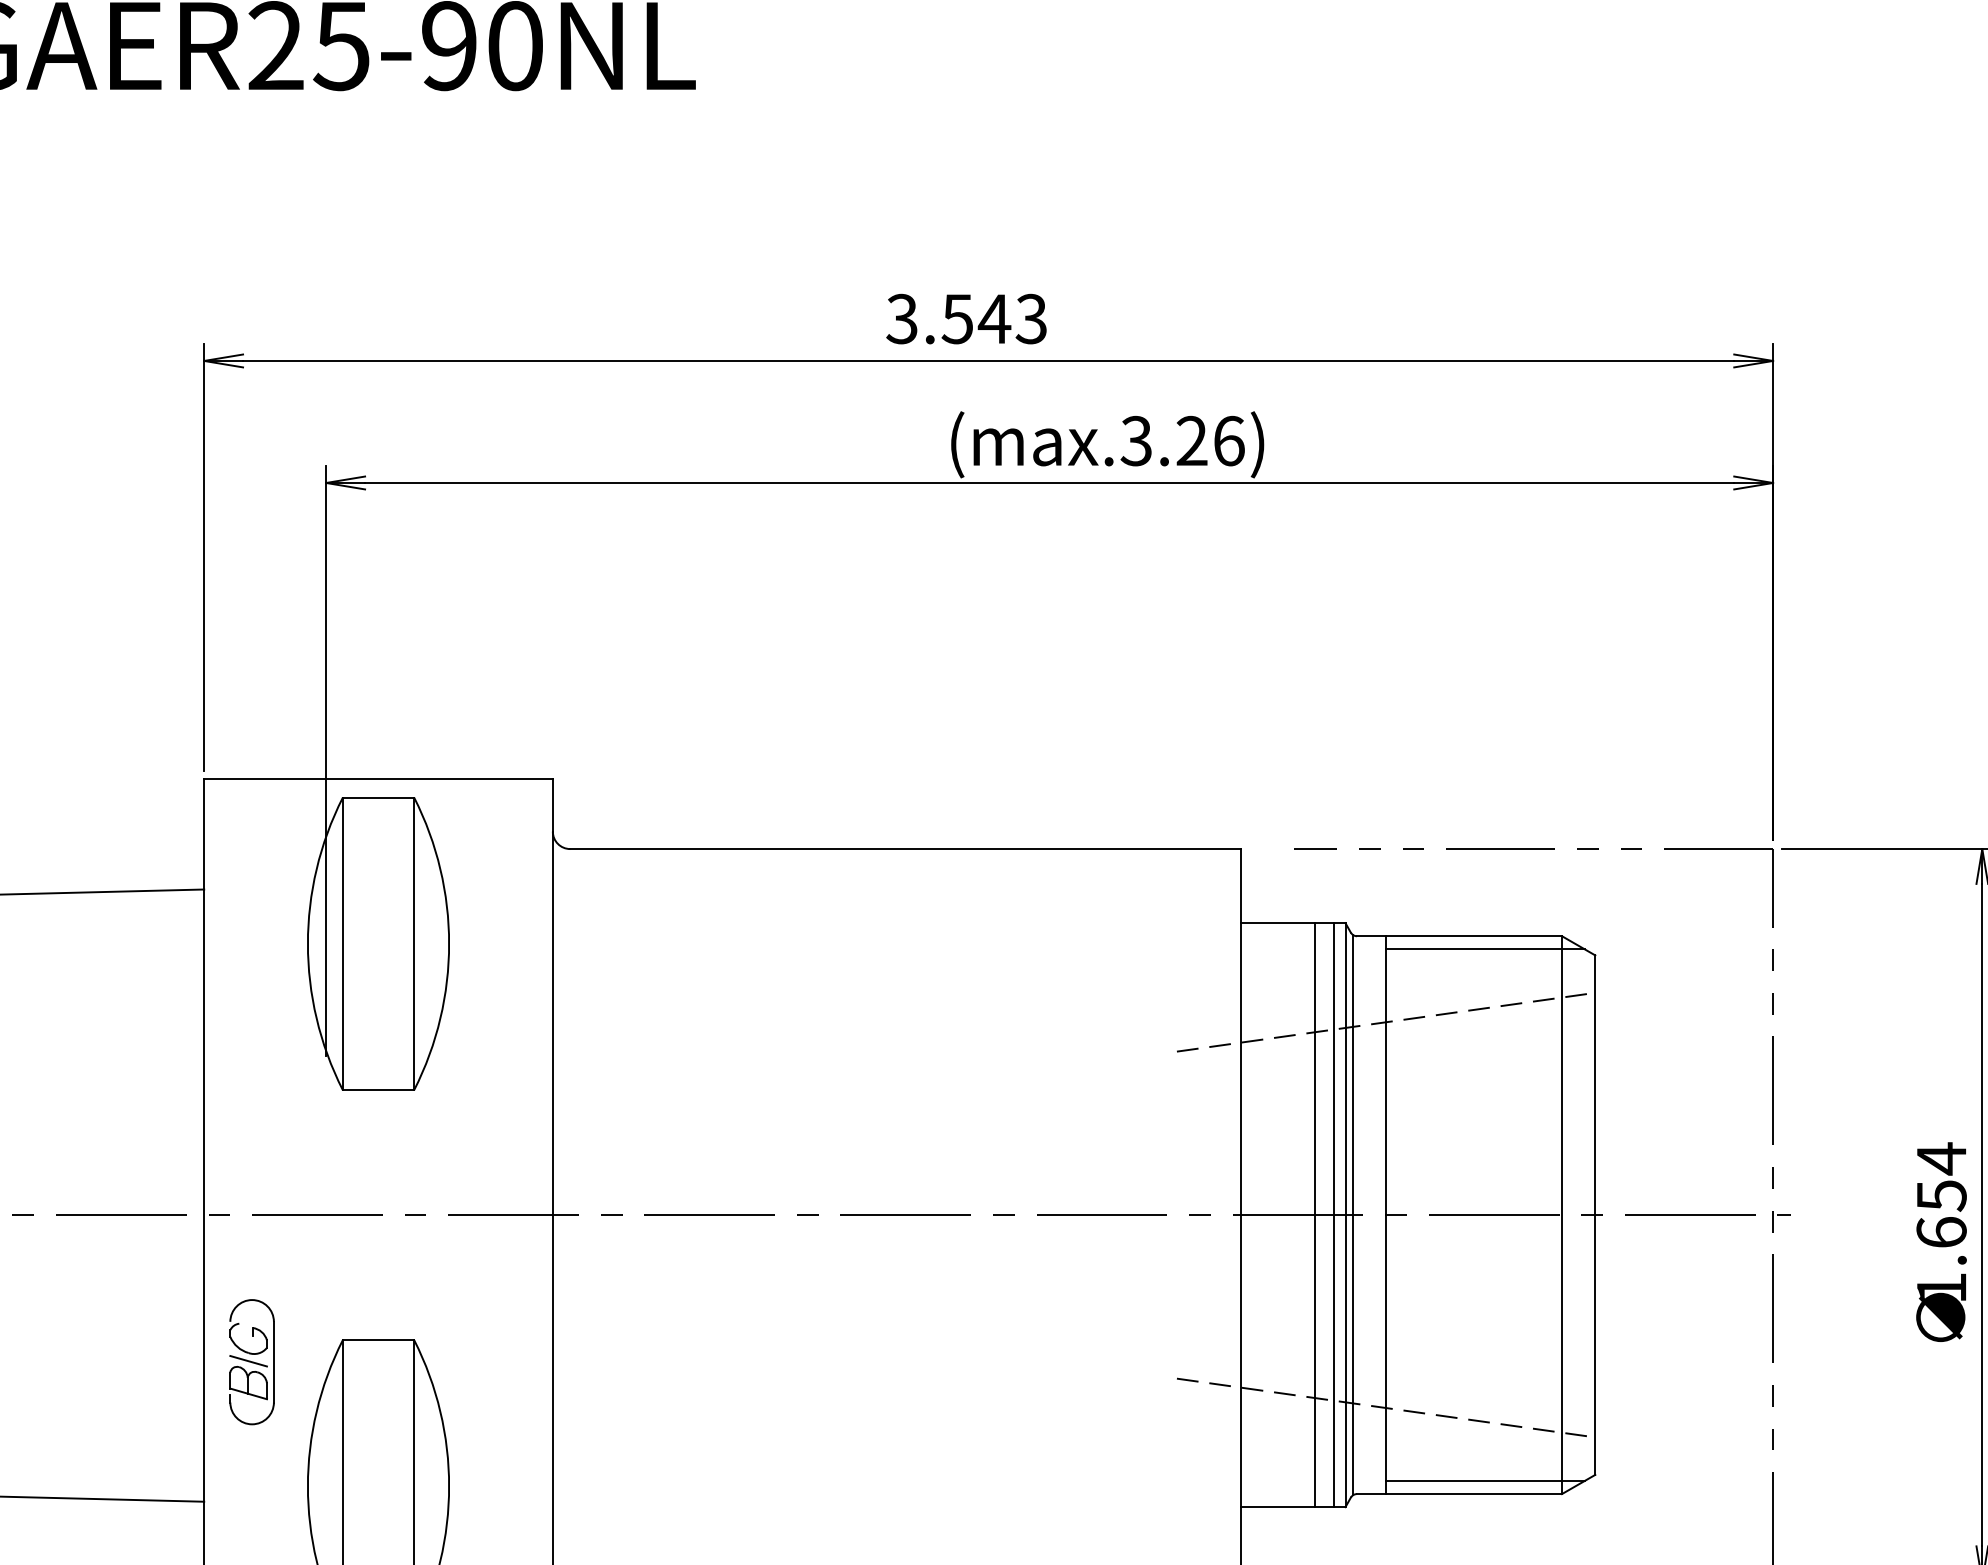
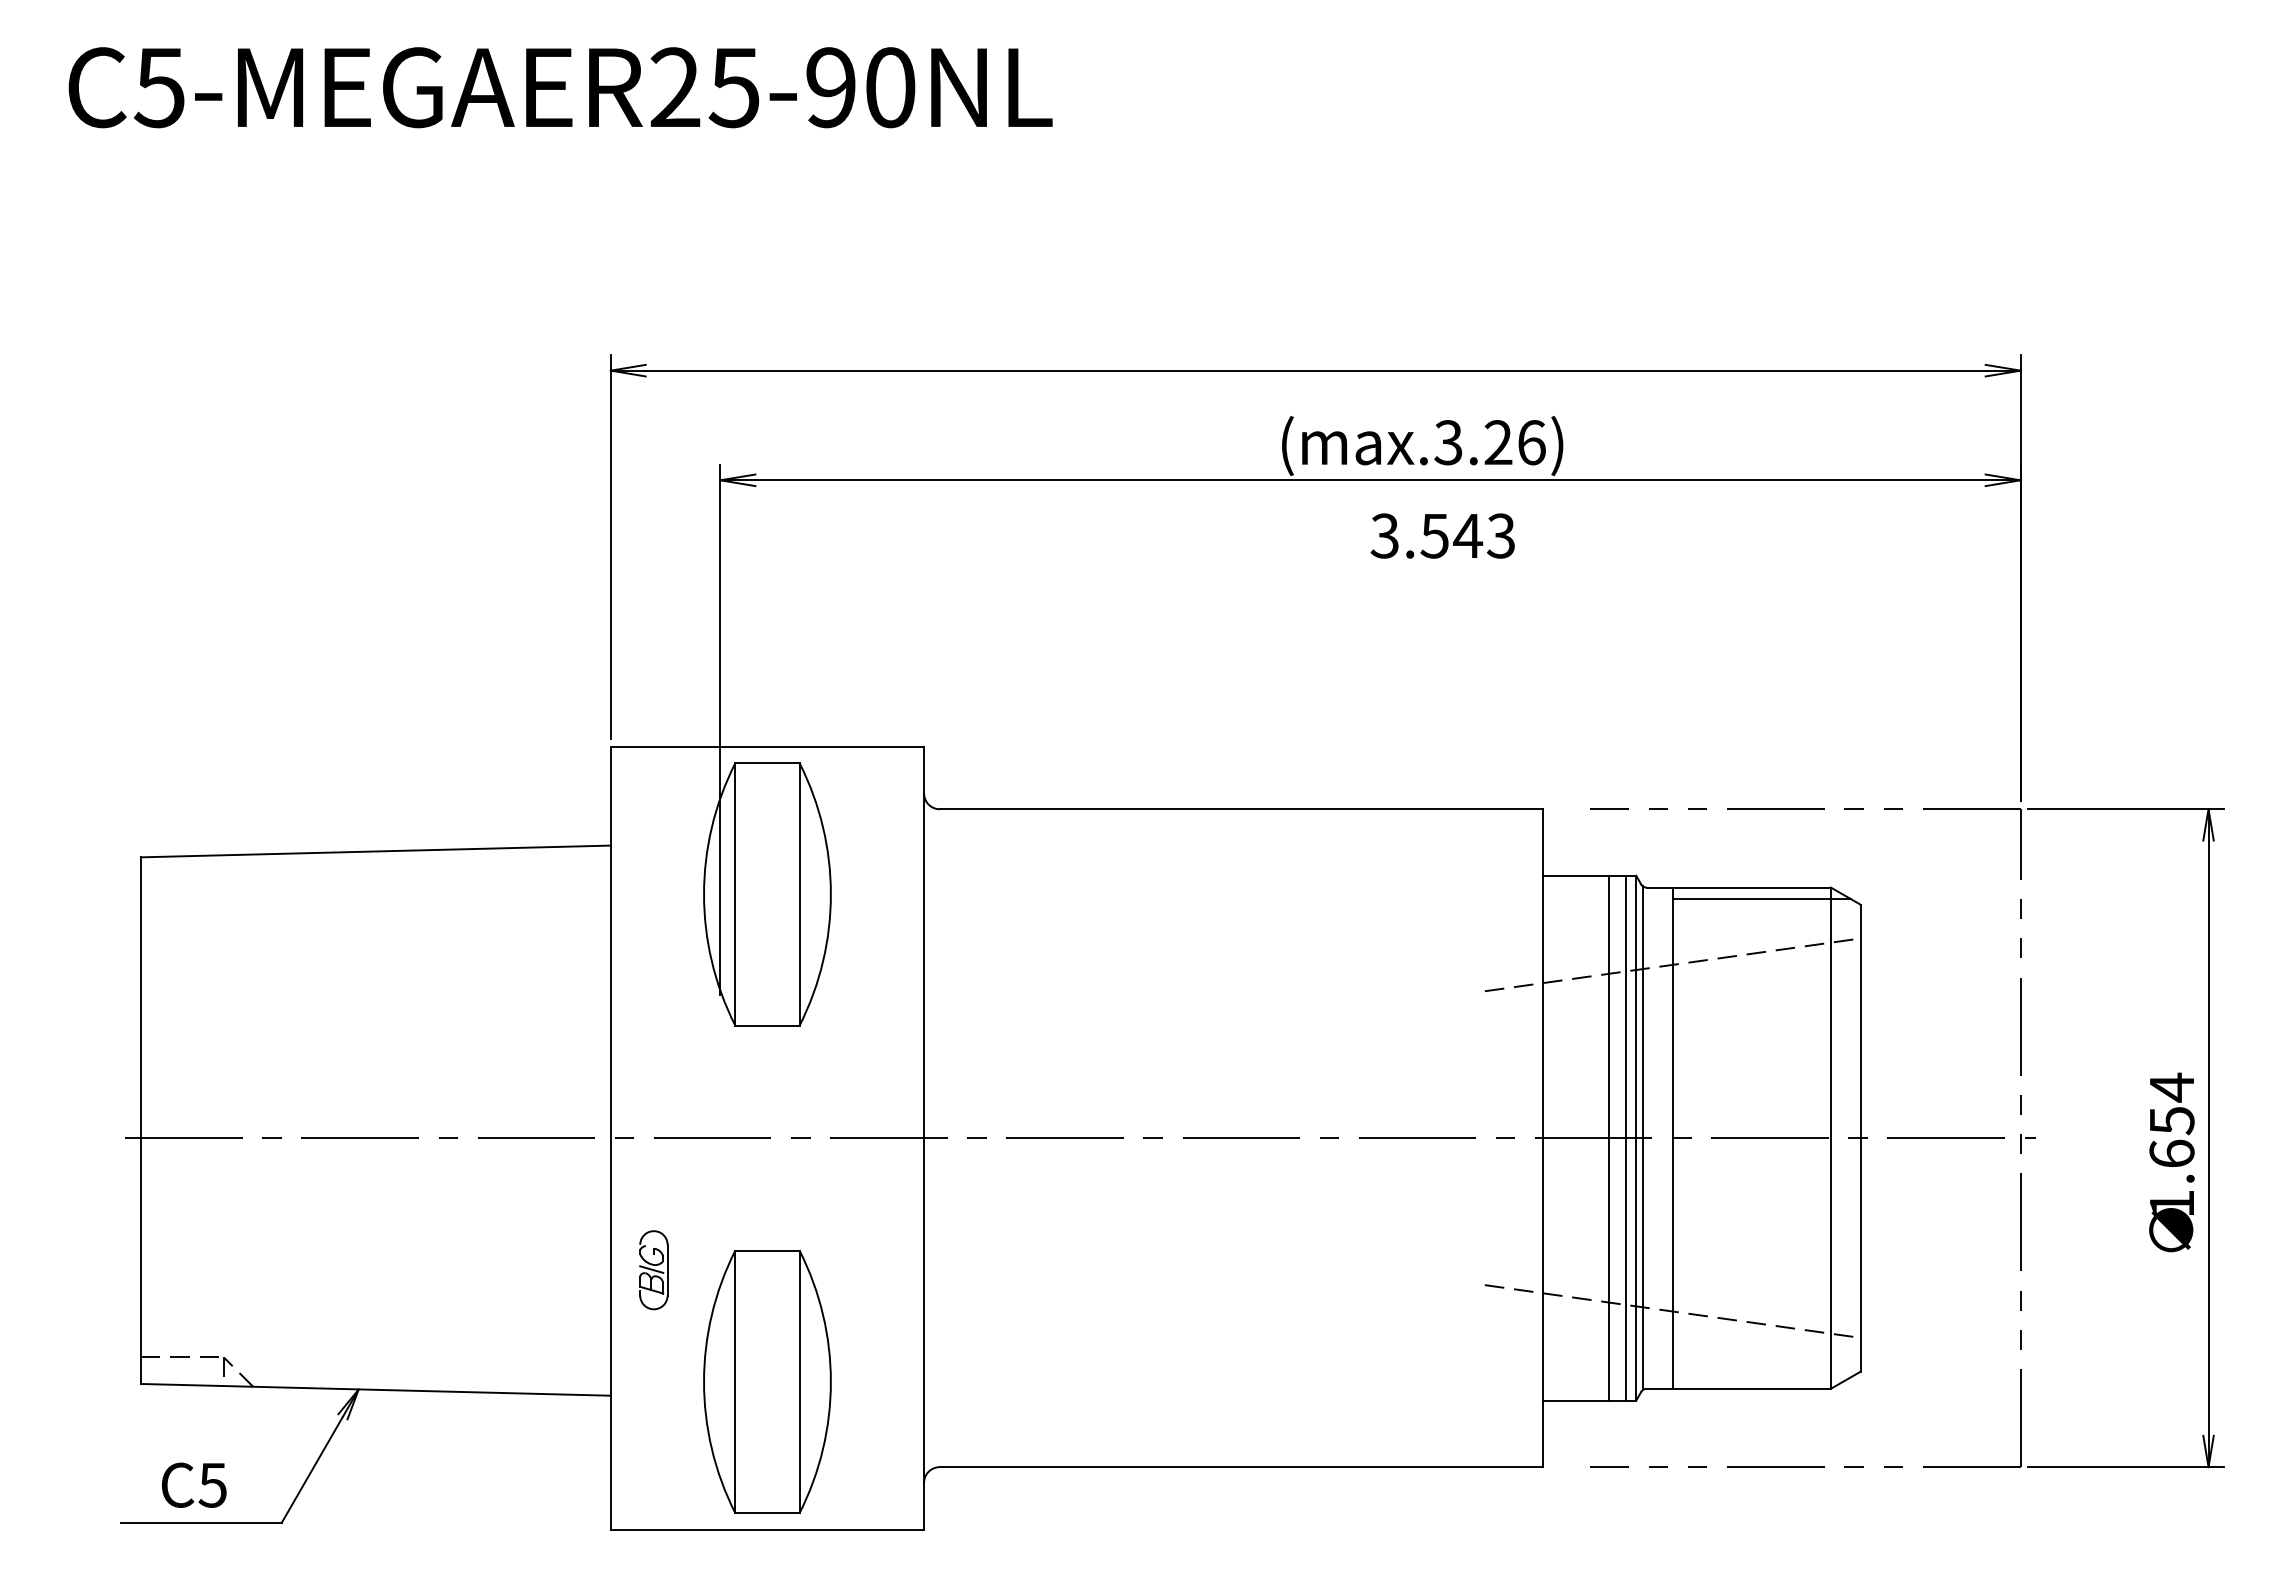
text: (966, 318) -> (1442, 535), moved
part: (251, 1361) -> (653, 1269), size x0.7
line: (1484, 1481) -> (1761, 1377), removed

